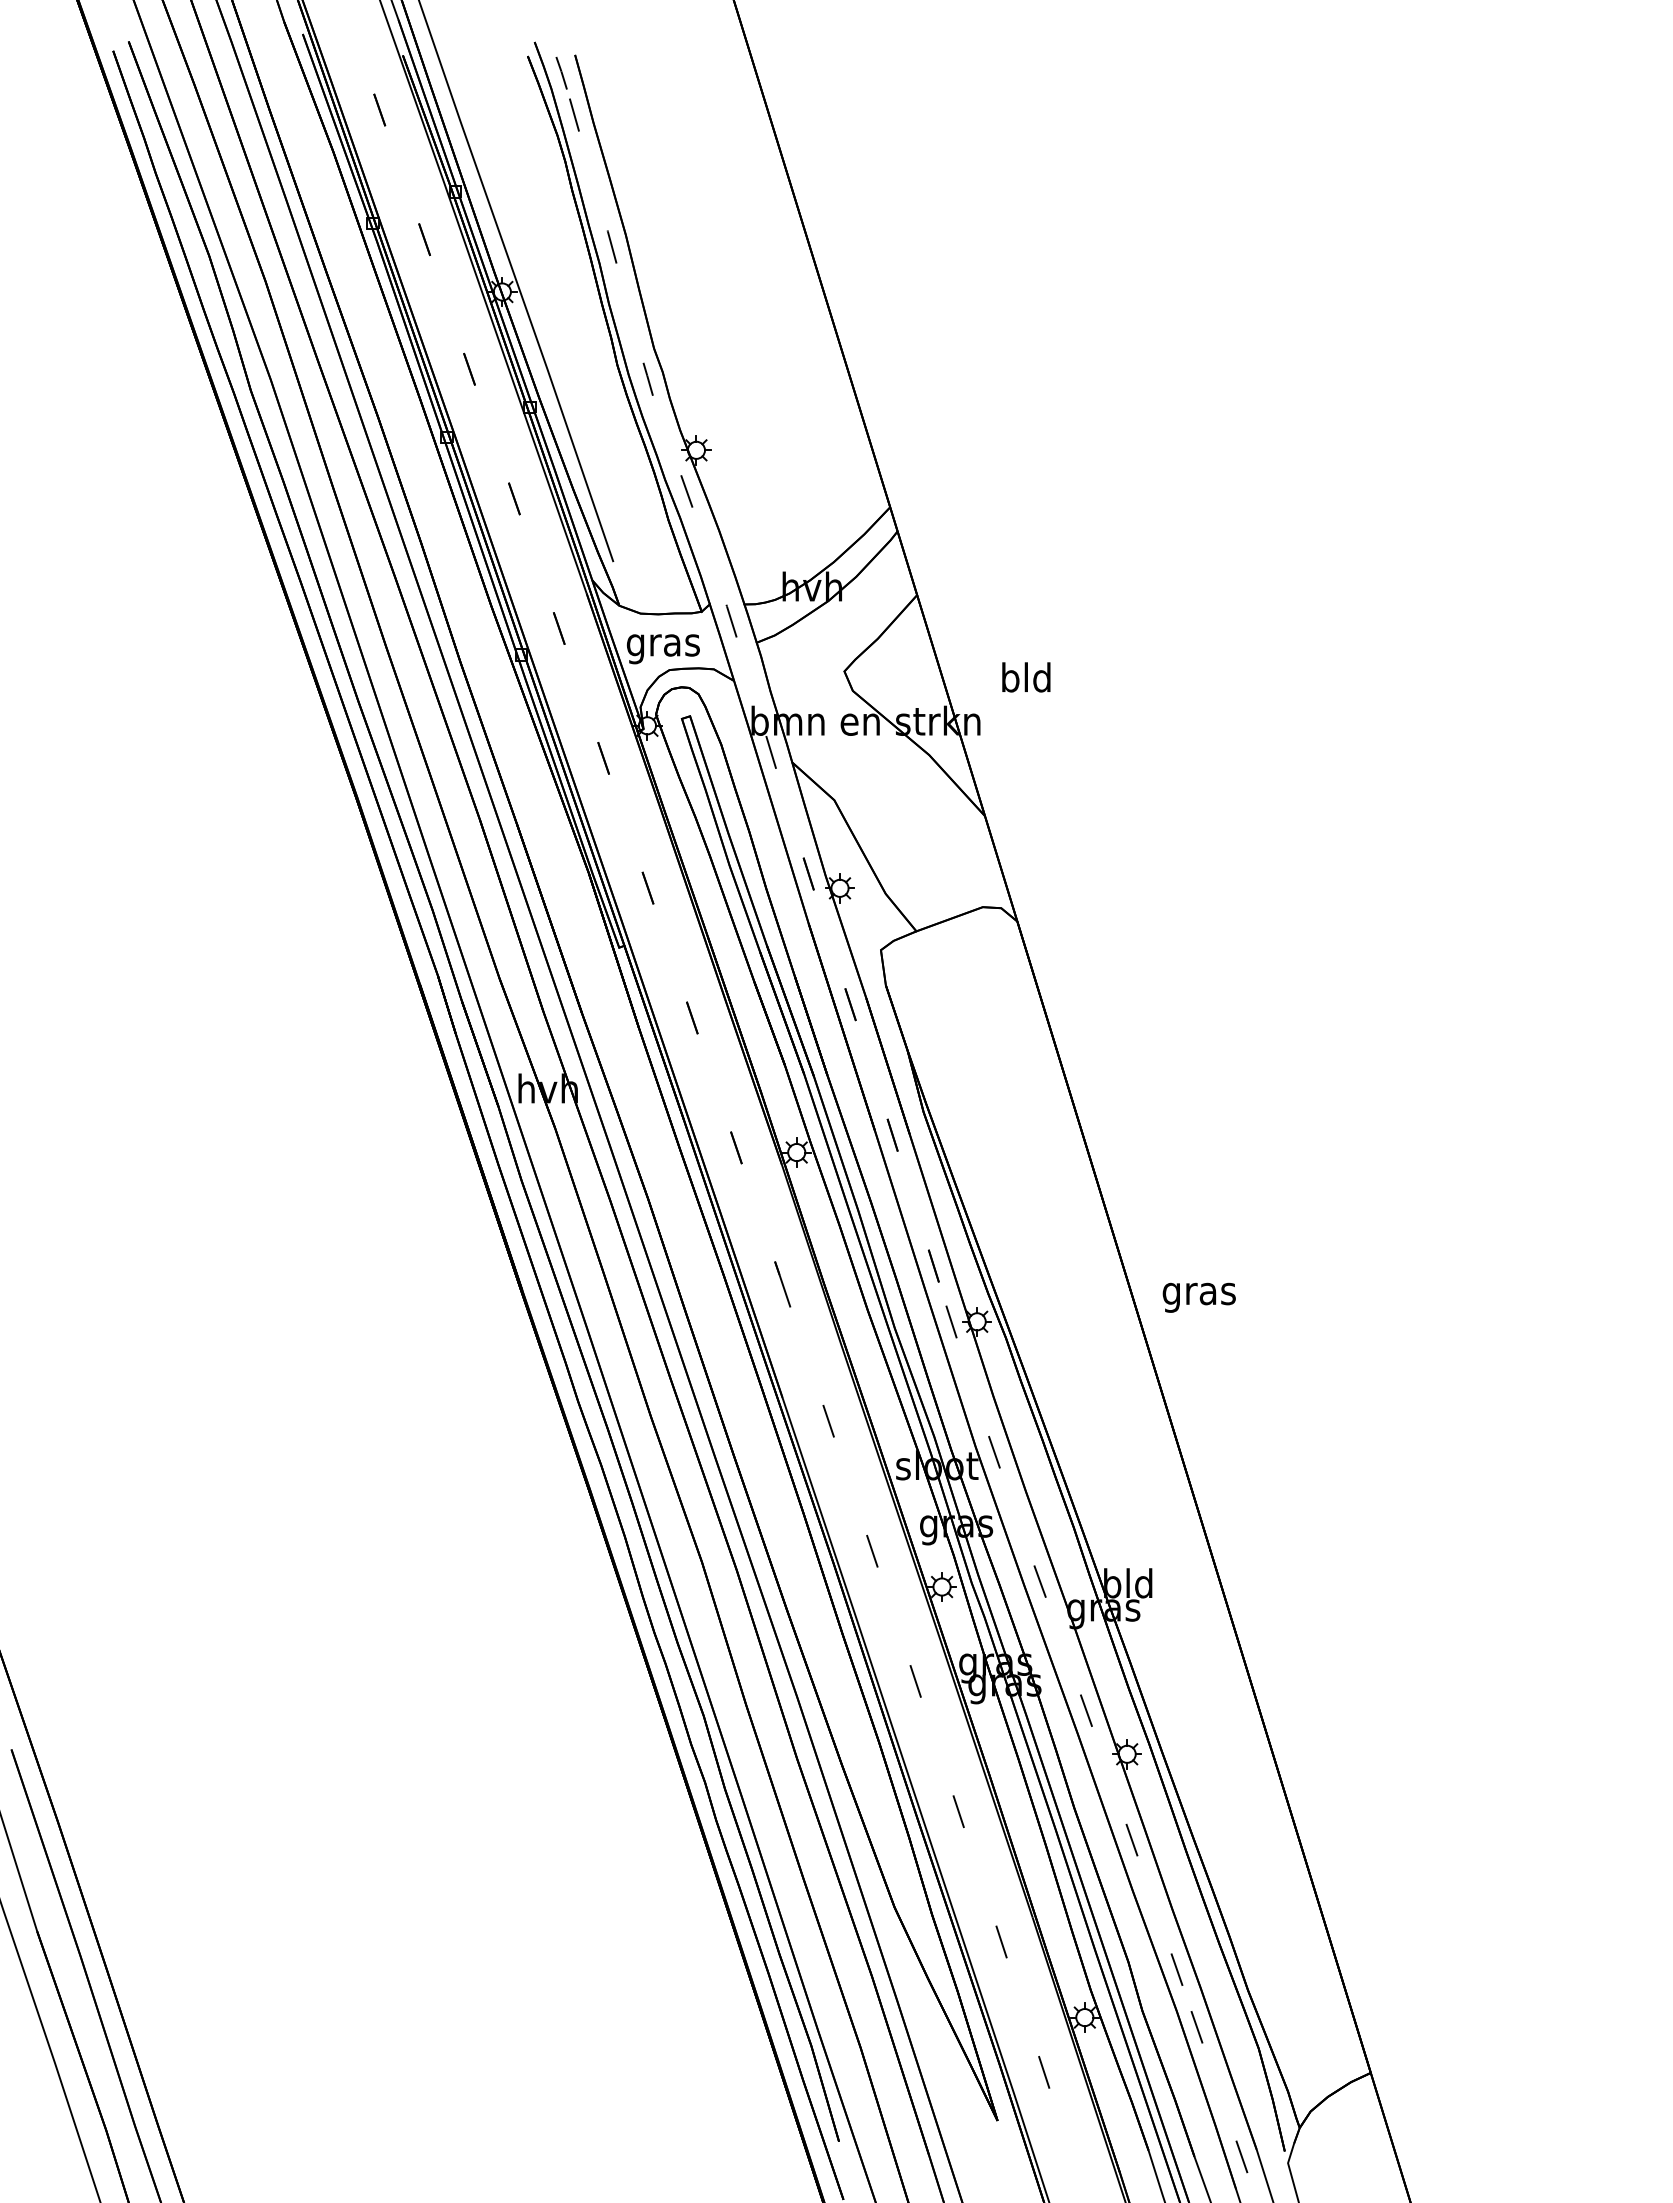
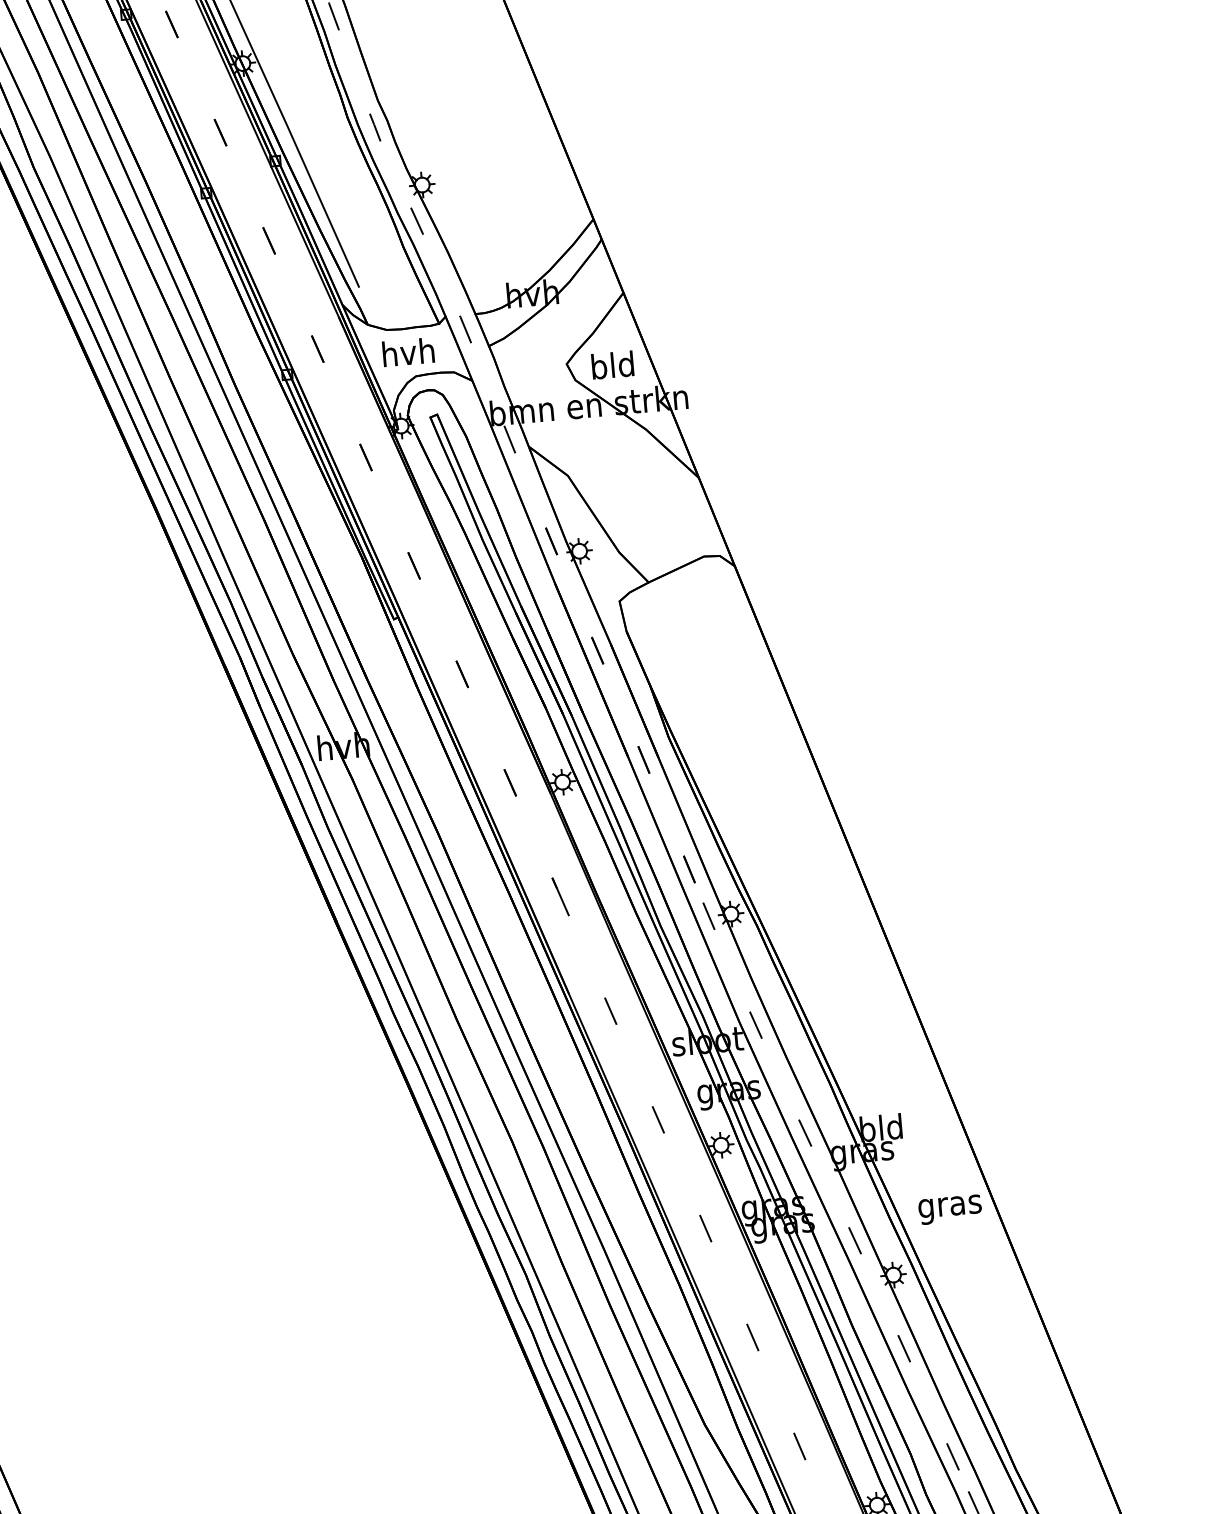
text: (662, 645) -> (408, 355), gras -> hvh
text: (1026, 677) -> (612, 365), moved
text: (1198, 1297) -> (949, 1209), moved

